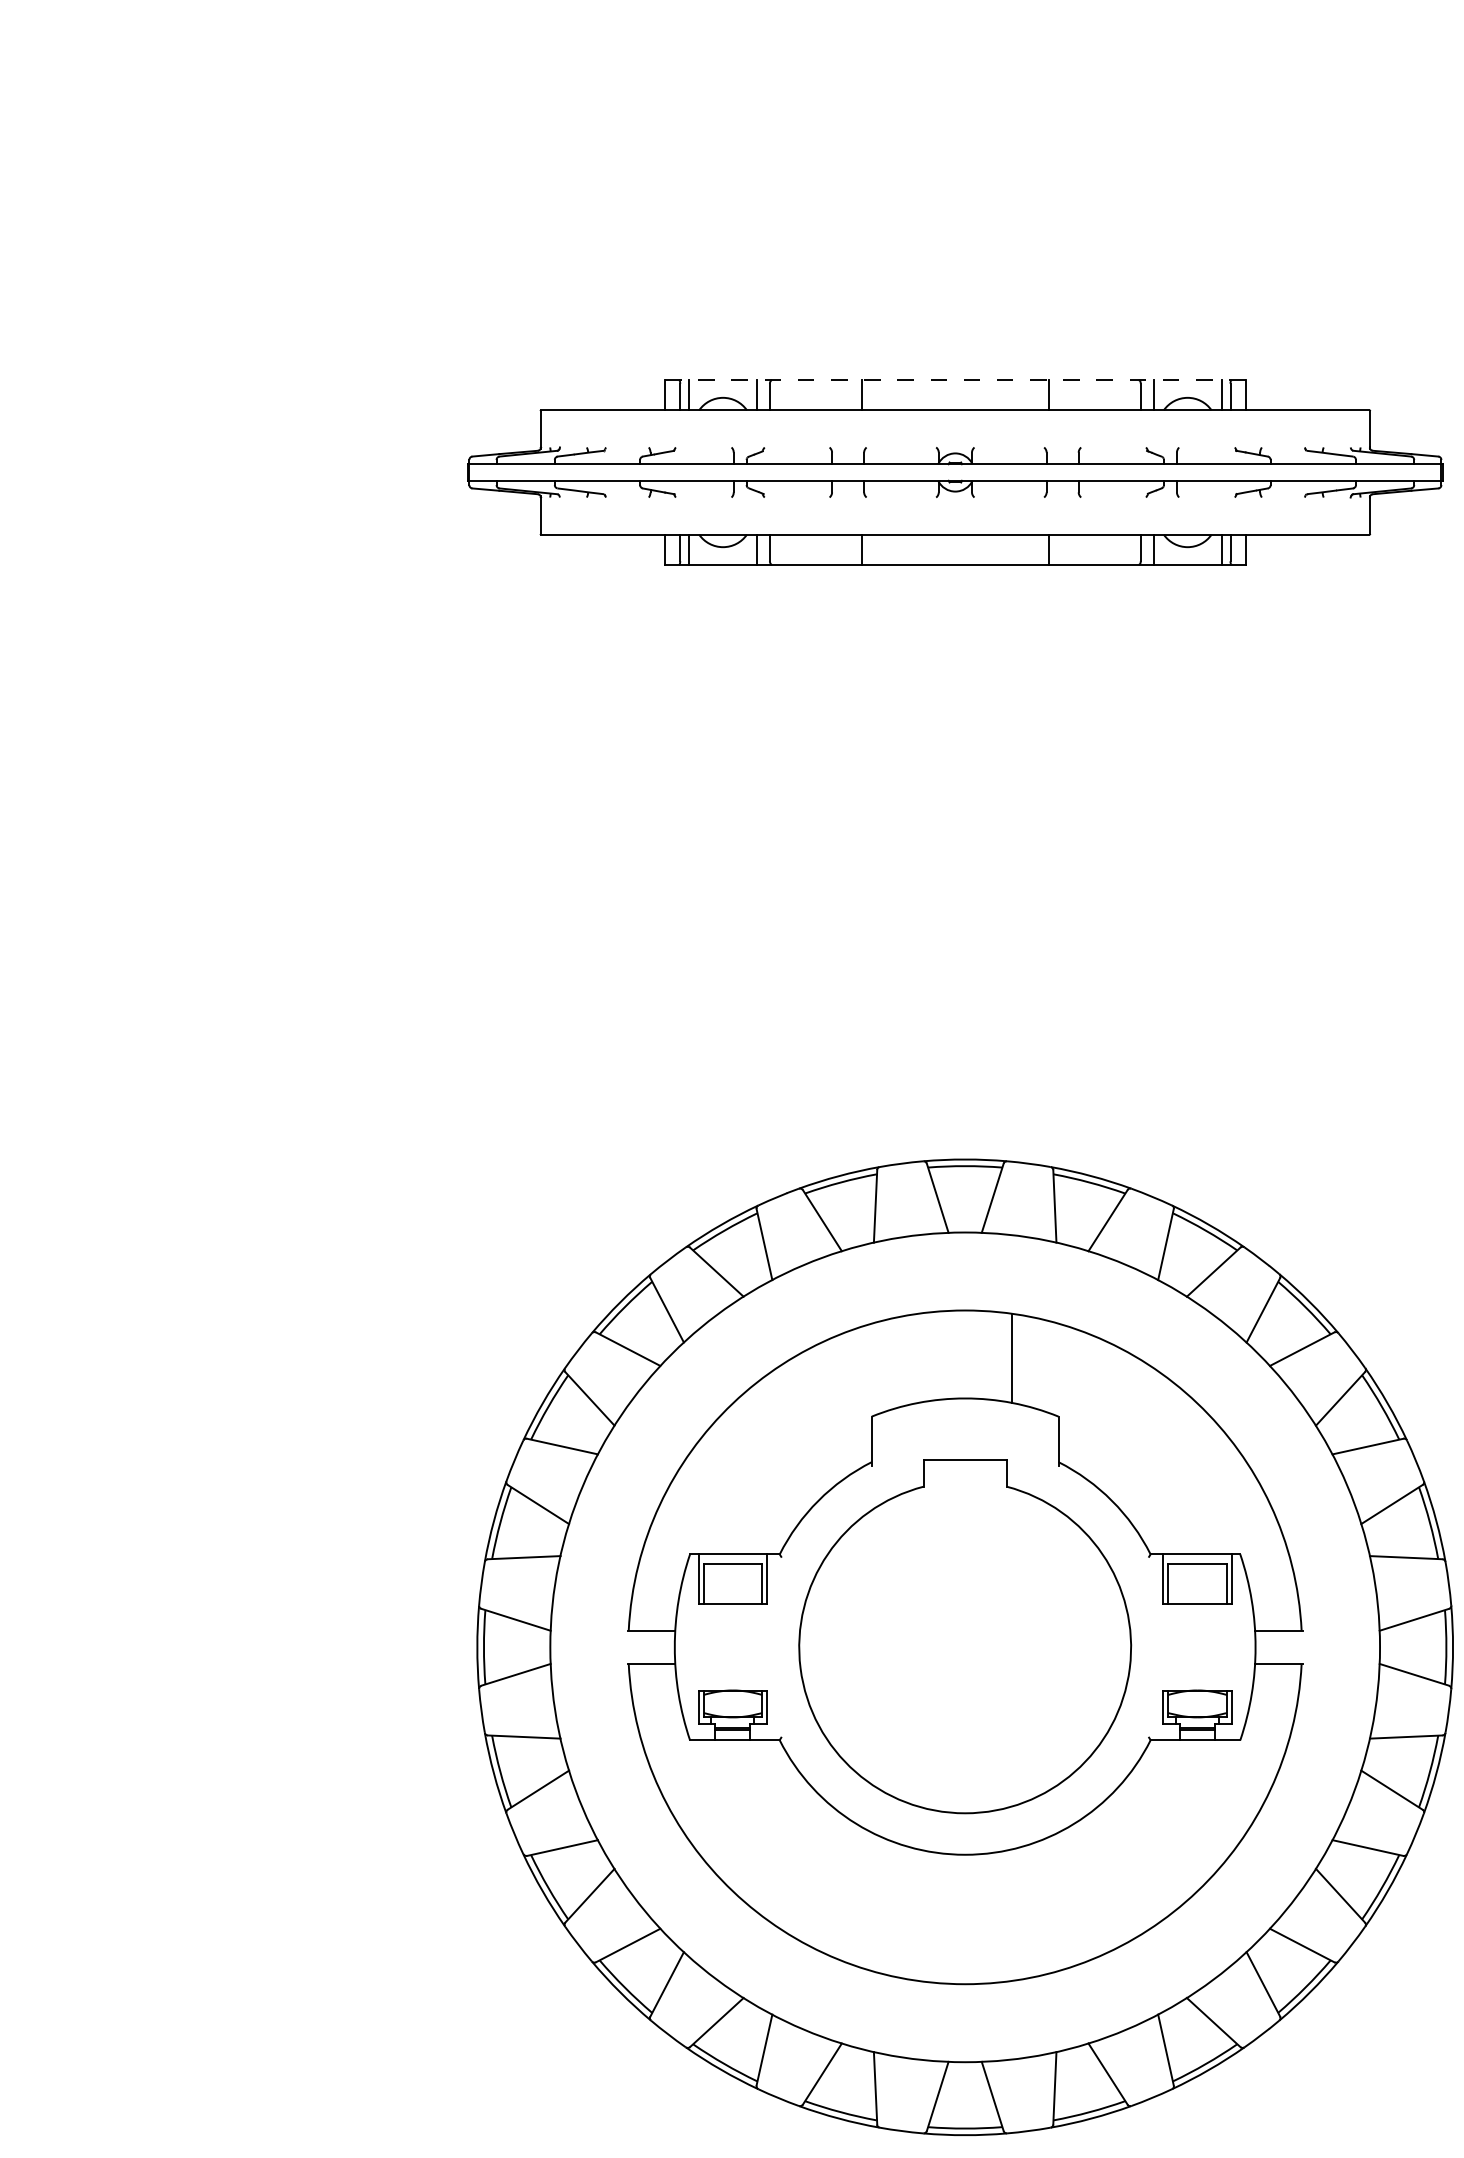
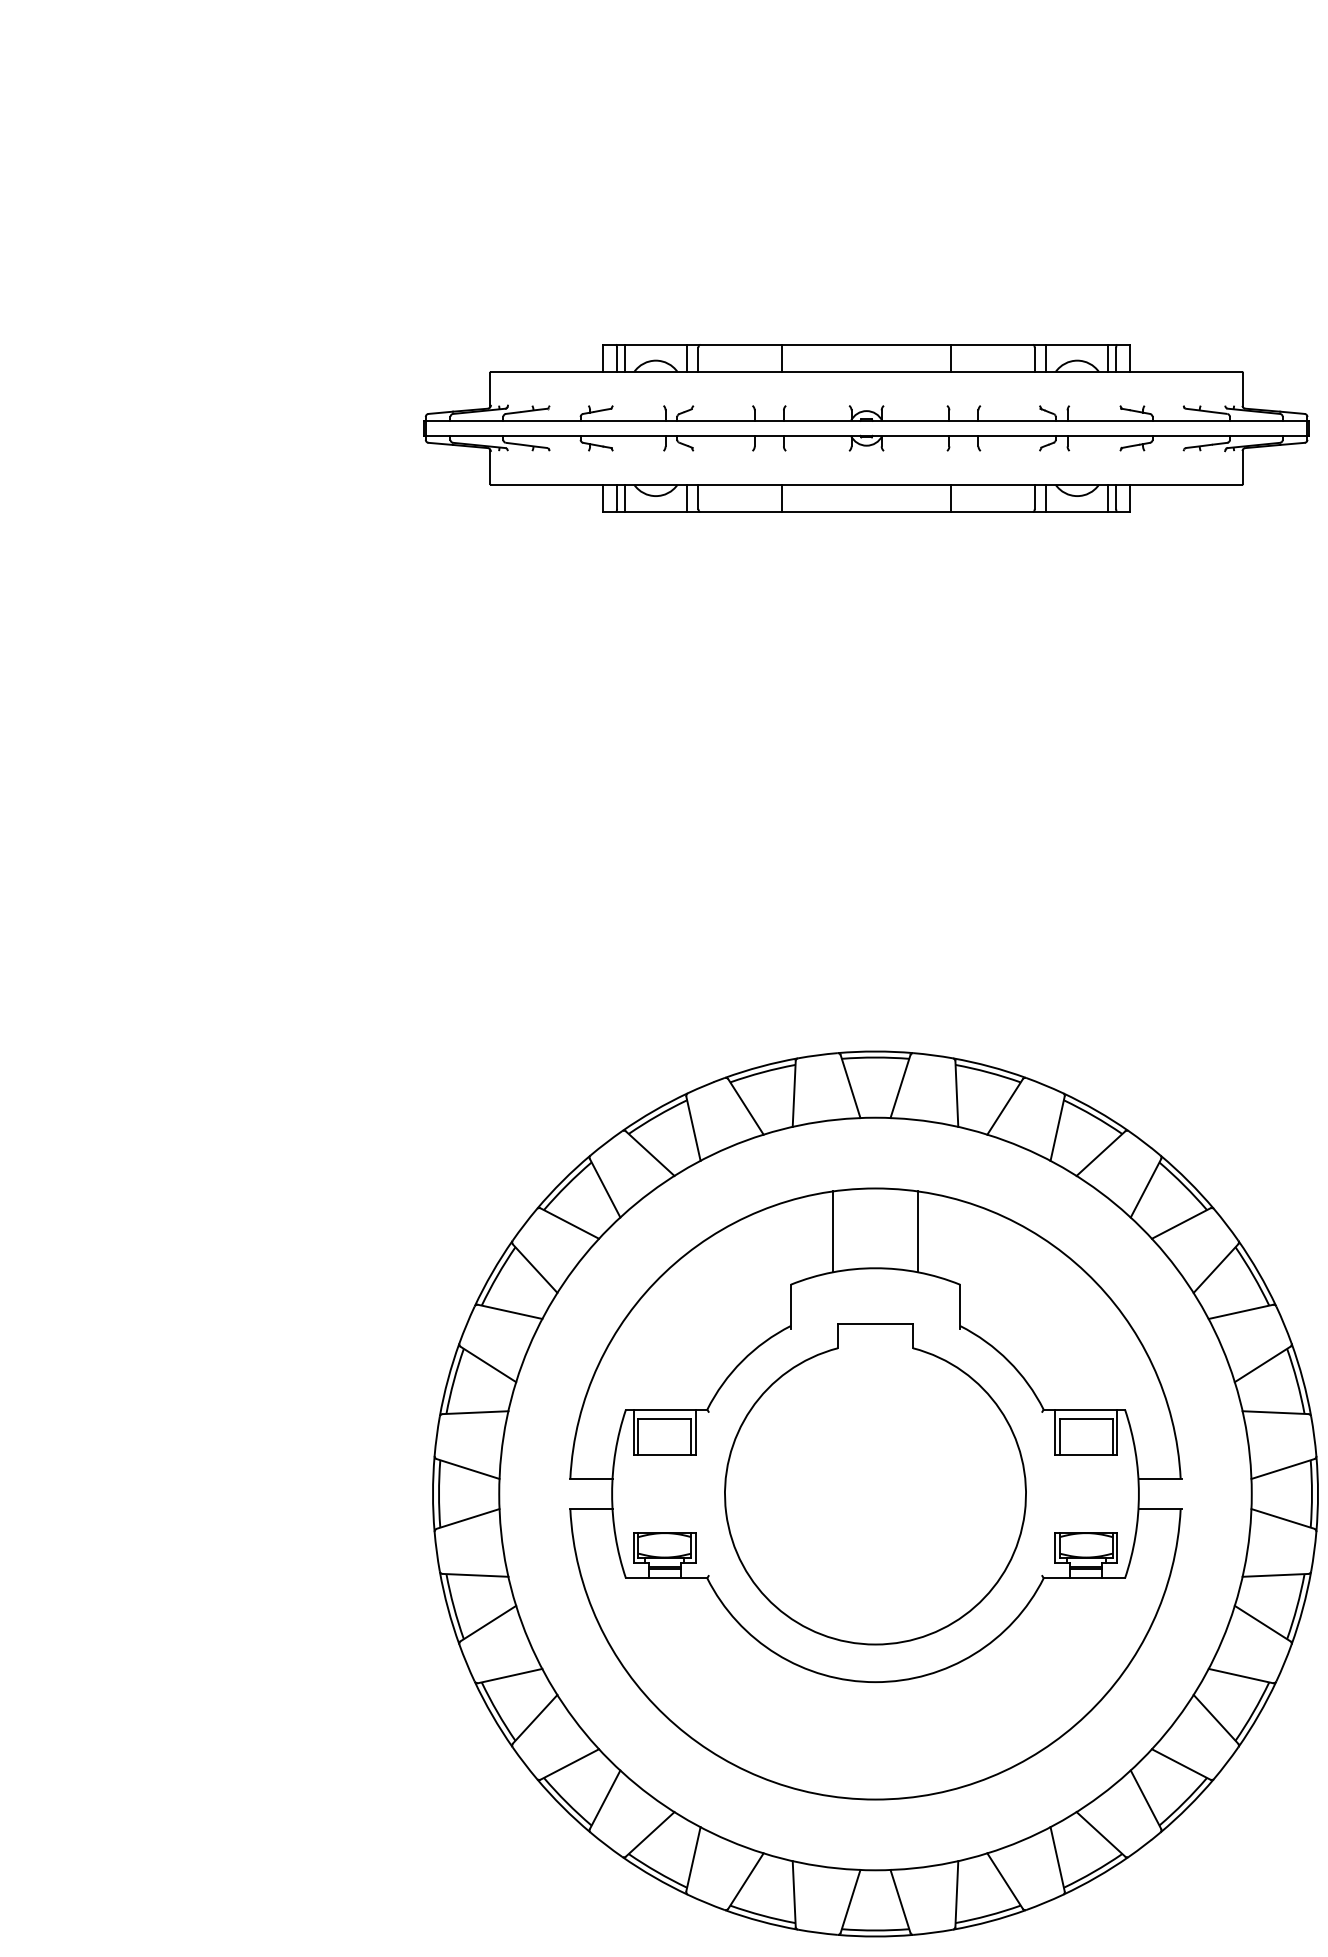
line: (956, 380) -> (867, 344), dashed -> solid
line: (918, 1357) -> (833, 1231), added

